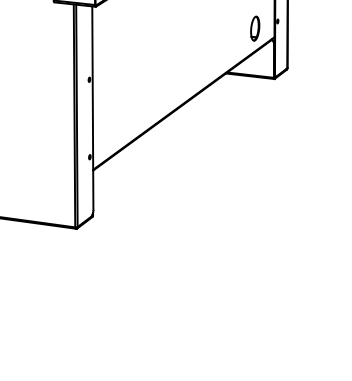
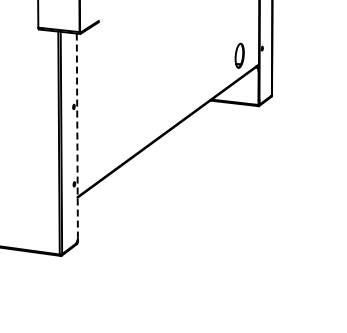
line: (92, 108) -> (77, 135), solid -> dashed

